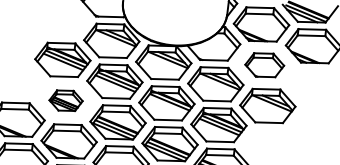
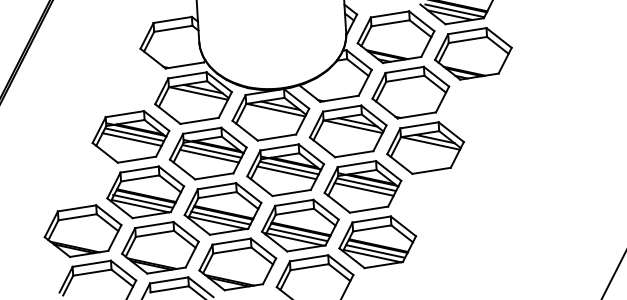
part: (264, 65) -> (410, 92), size x1.43
part: (65, 100) -> (145, 192), size x1.67
line: (167, 105) -> (286, 172), added

